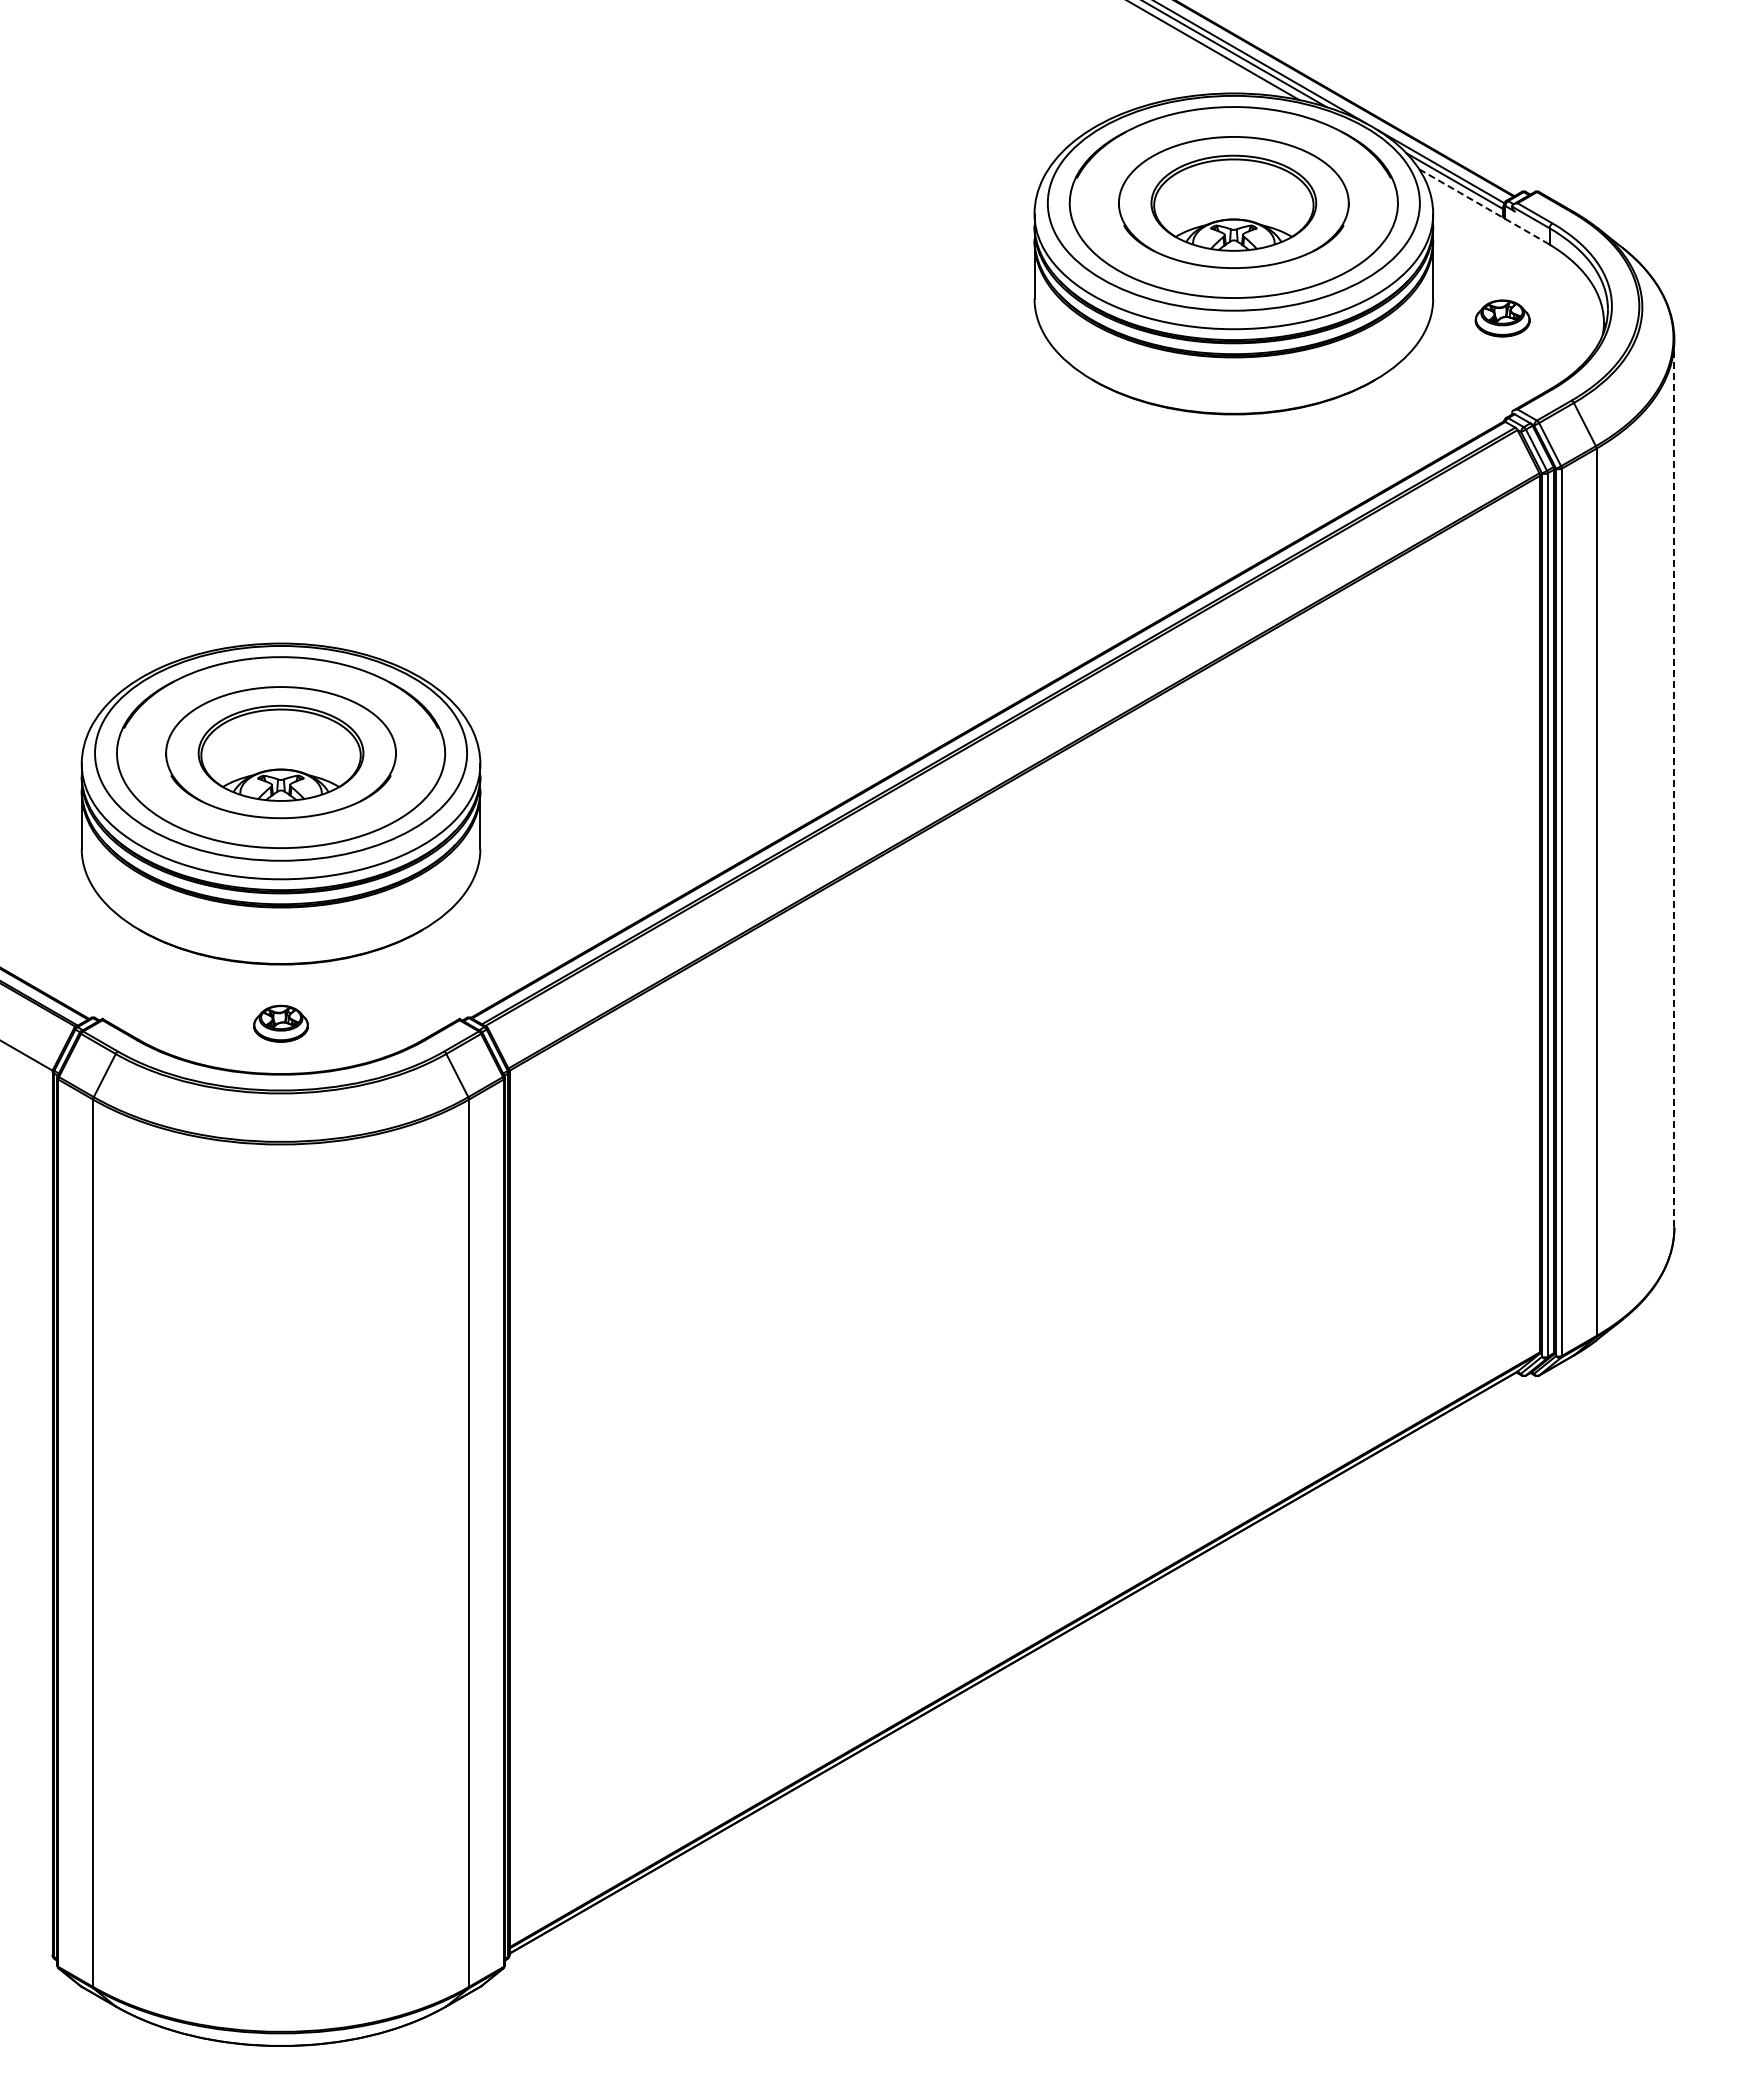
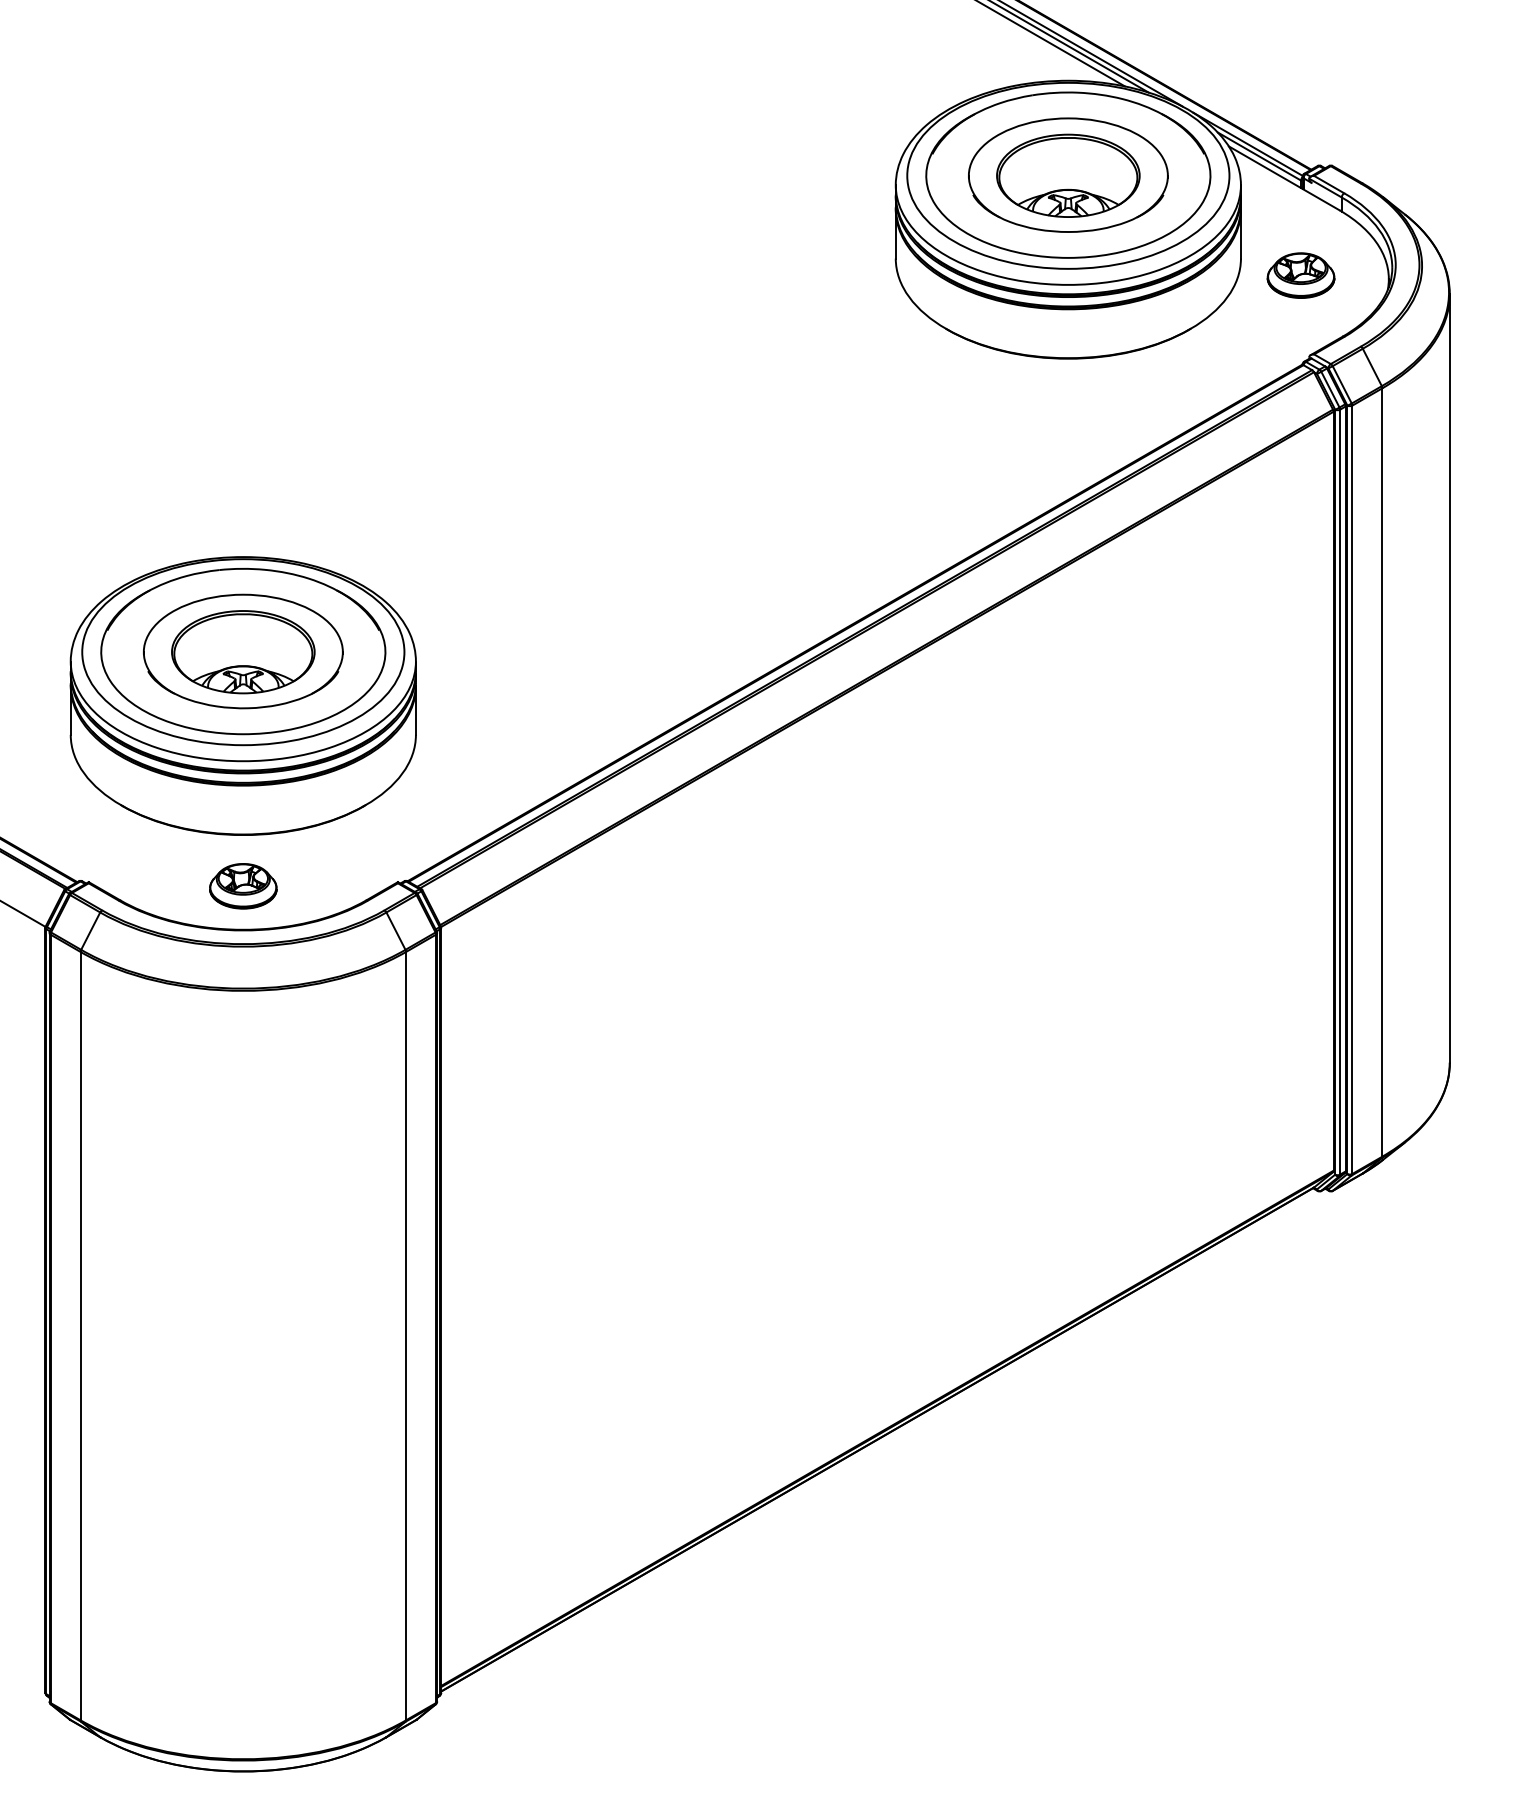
line: (1483, 206) -> (1284, 178), dashed -> solid
part: (1502, 318) -> (1300, 275), size x1.43
line: (1674, 783) -> (1449, 678), dashed -> solid
part: (280, 1023) -> (242, 886), size x1.43

